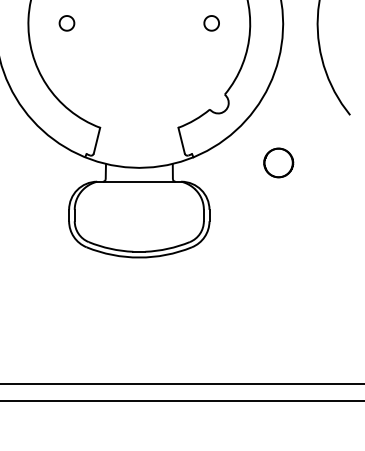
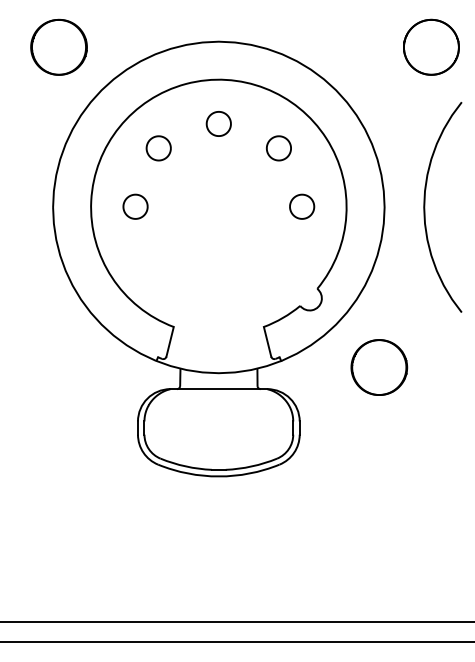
part: (66, 23) -> (135, 206), size x1.43
part: (211, 23) -> (302, 206), size x1.43
part: (278, 162) -> (379, 367), size x1.67

